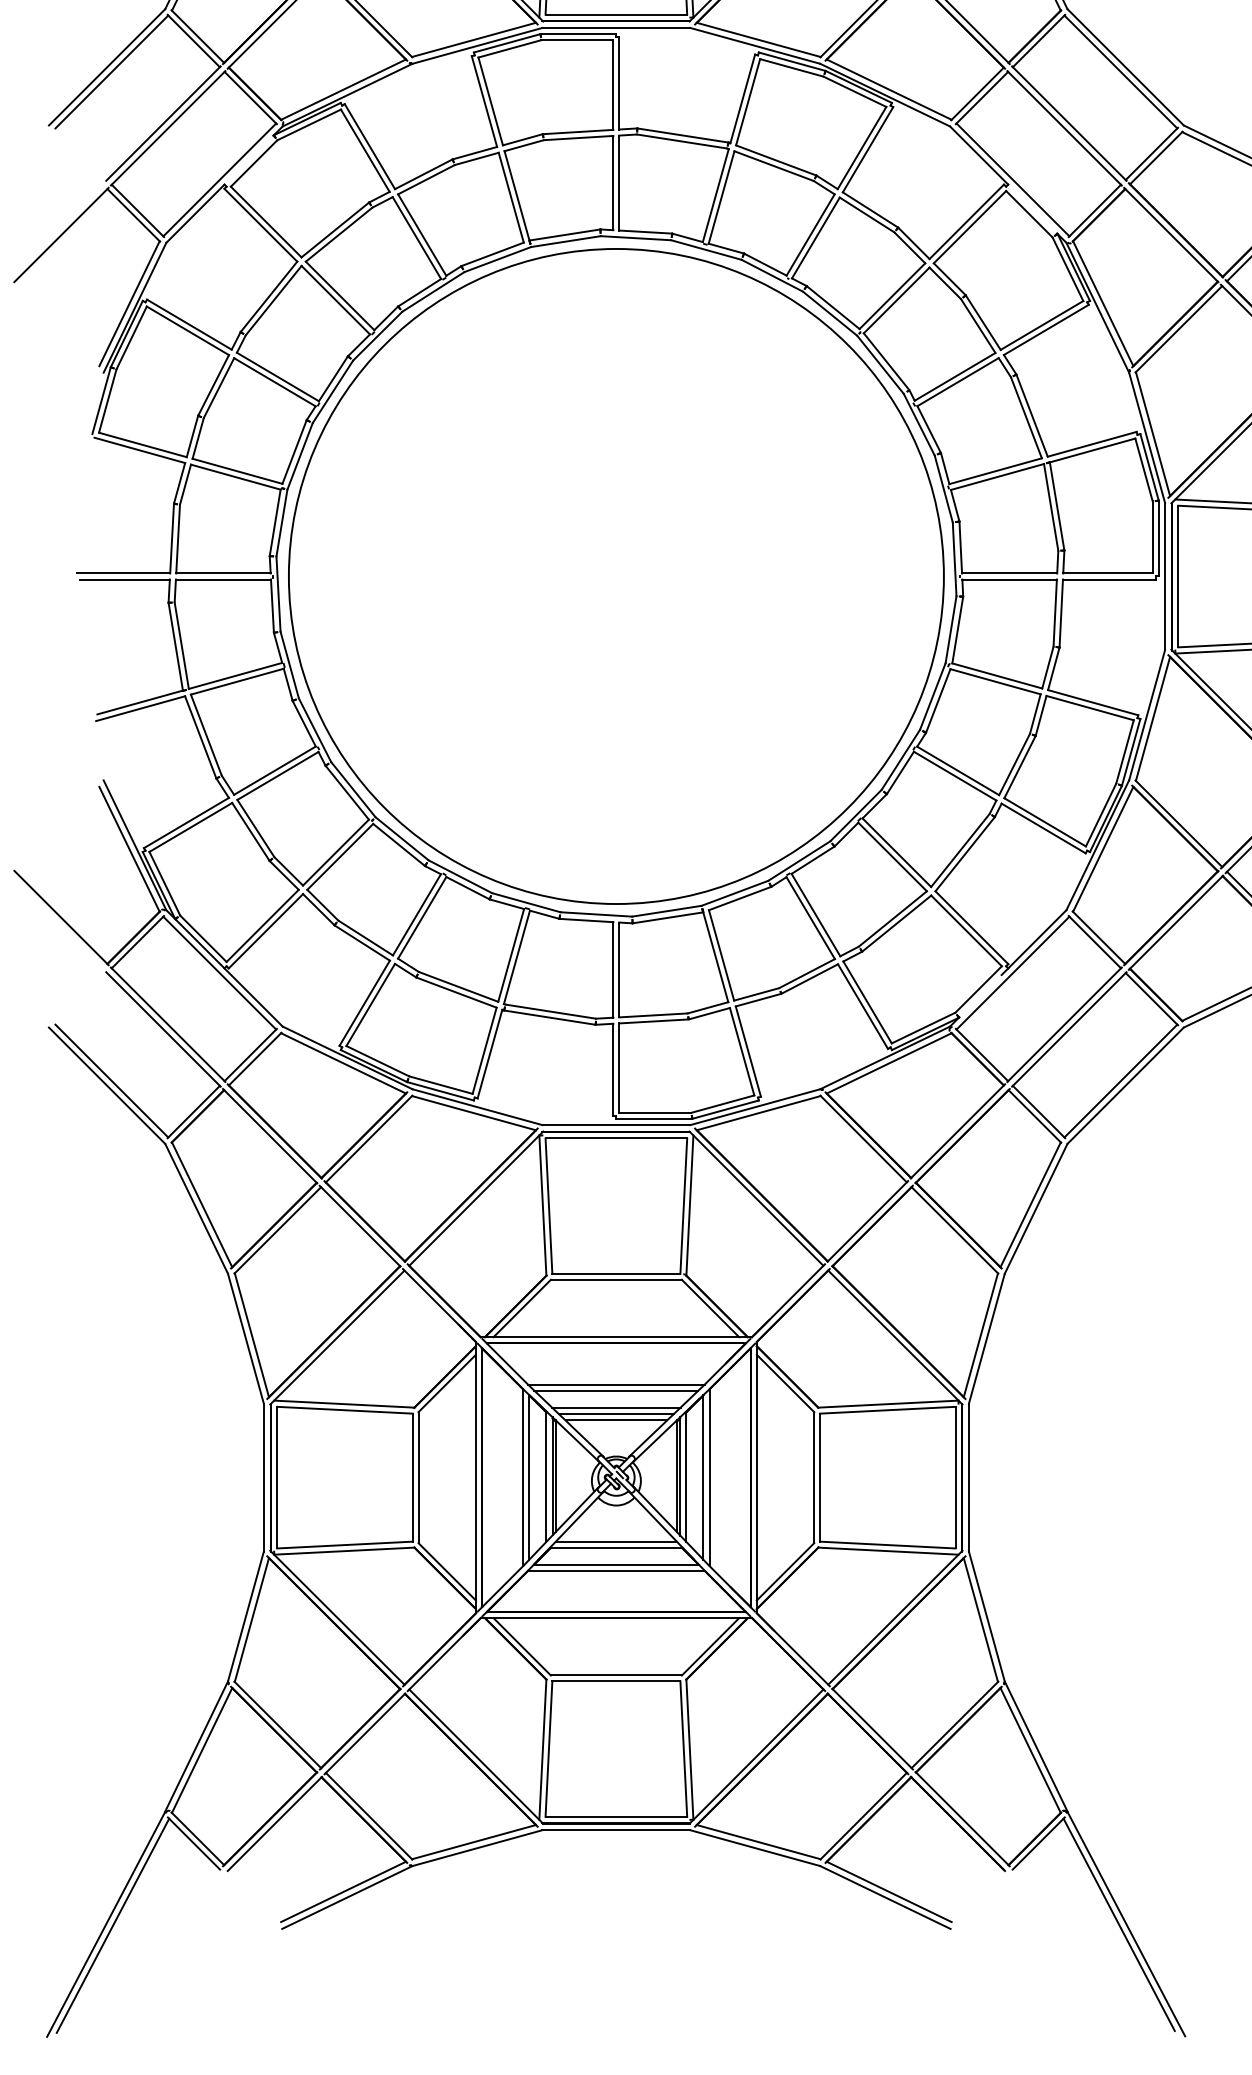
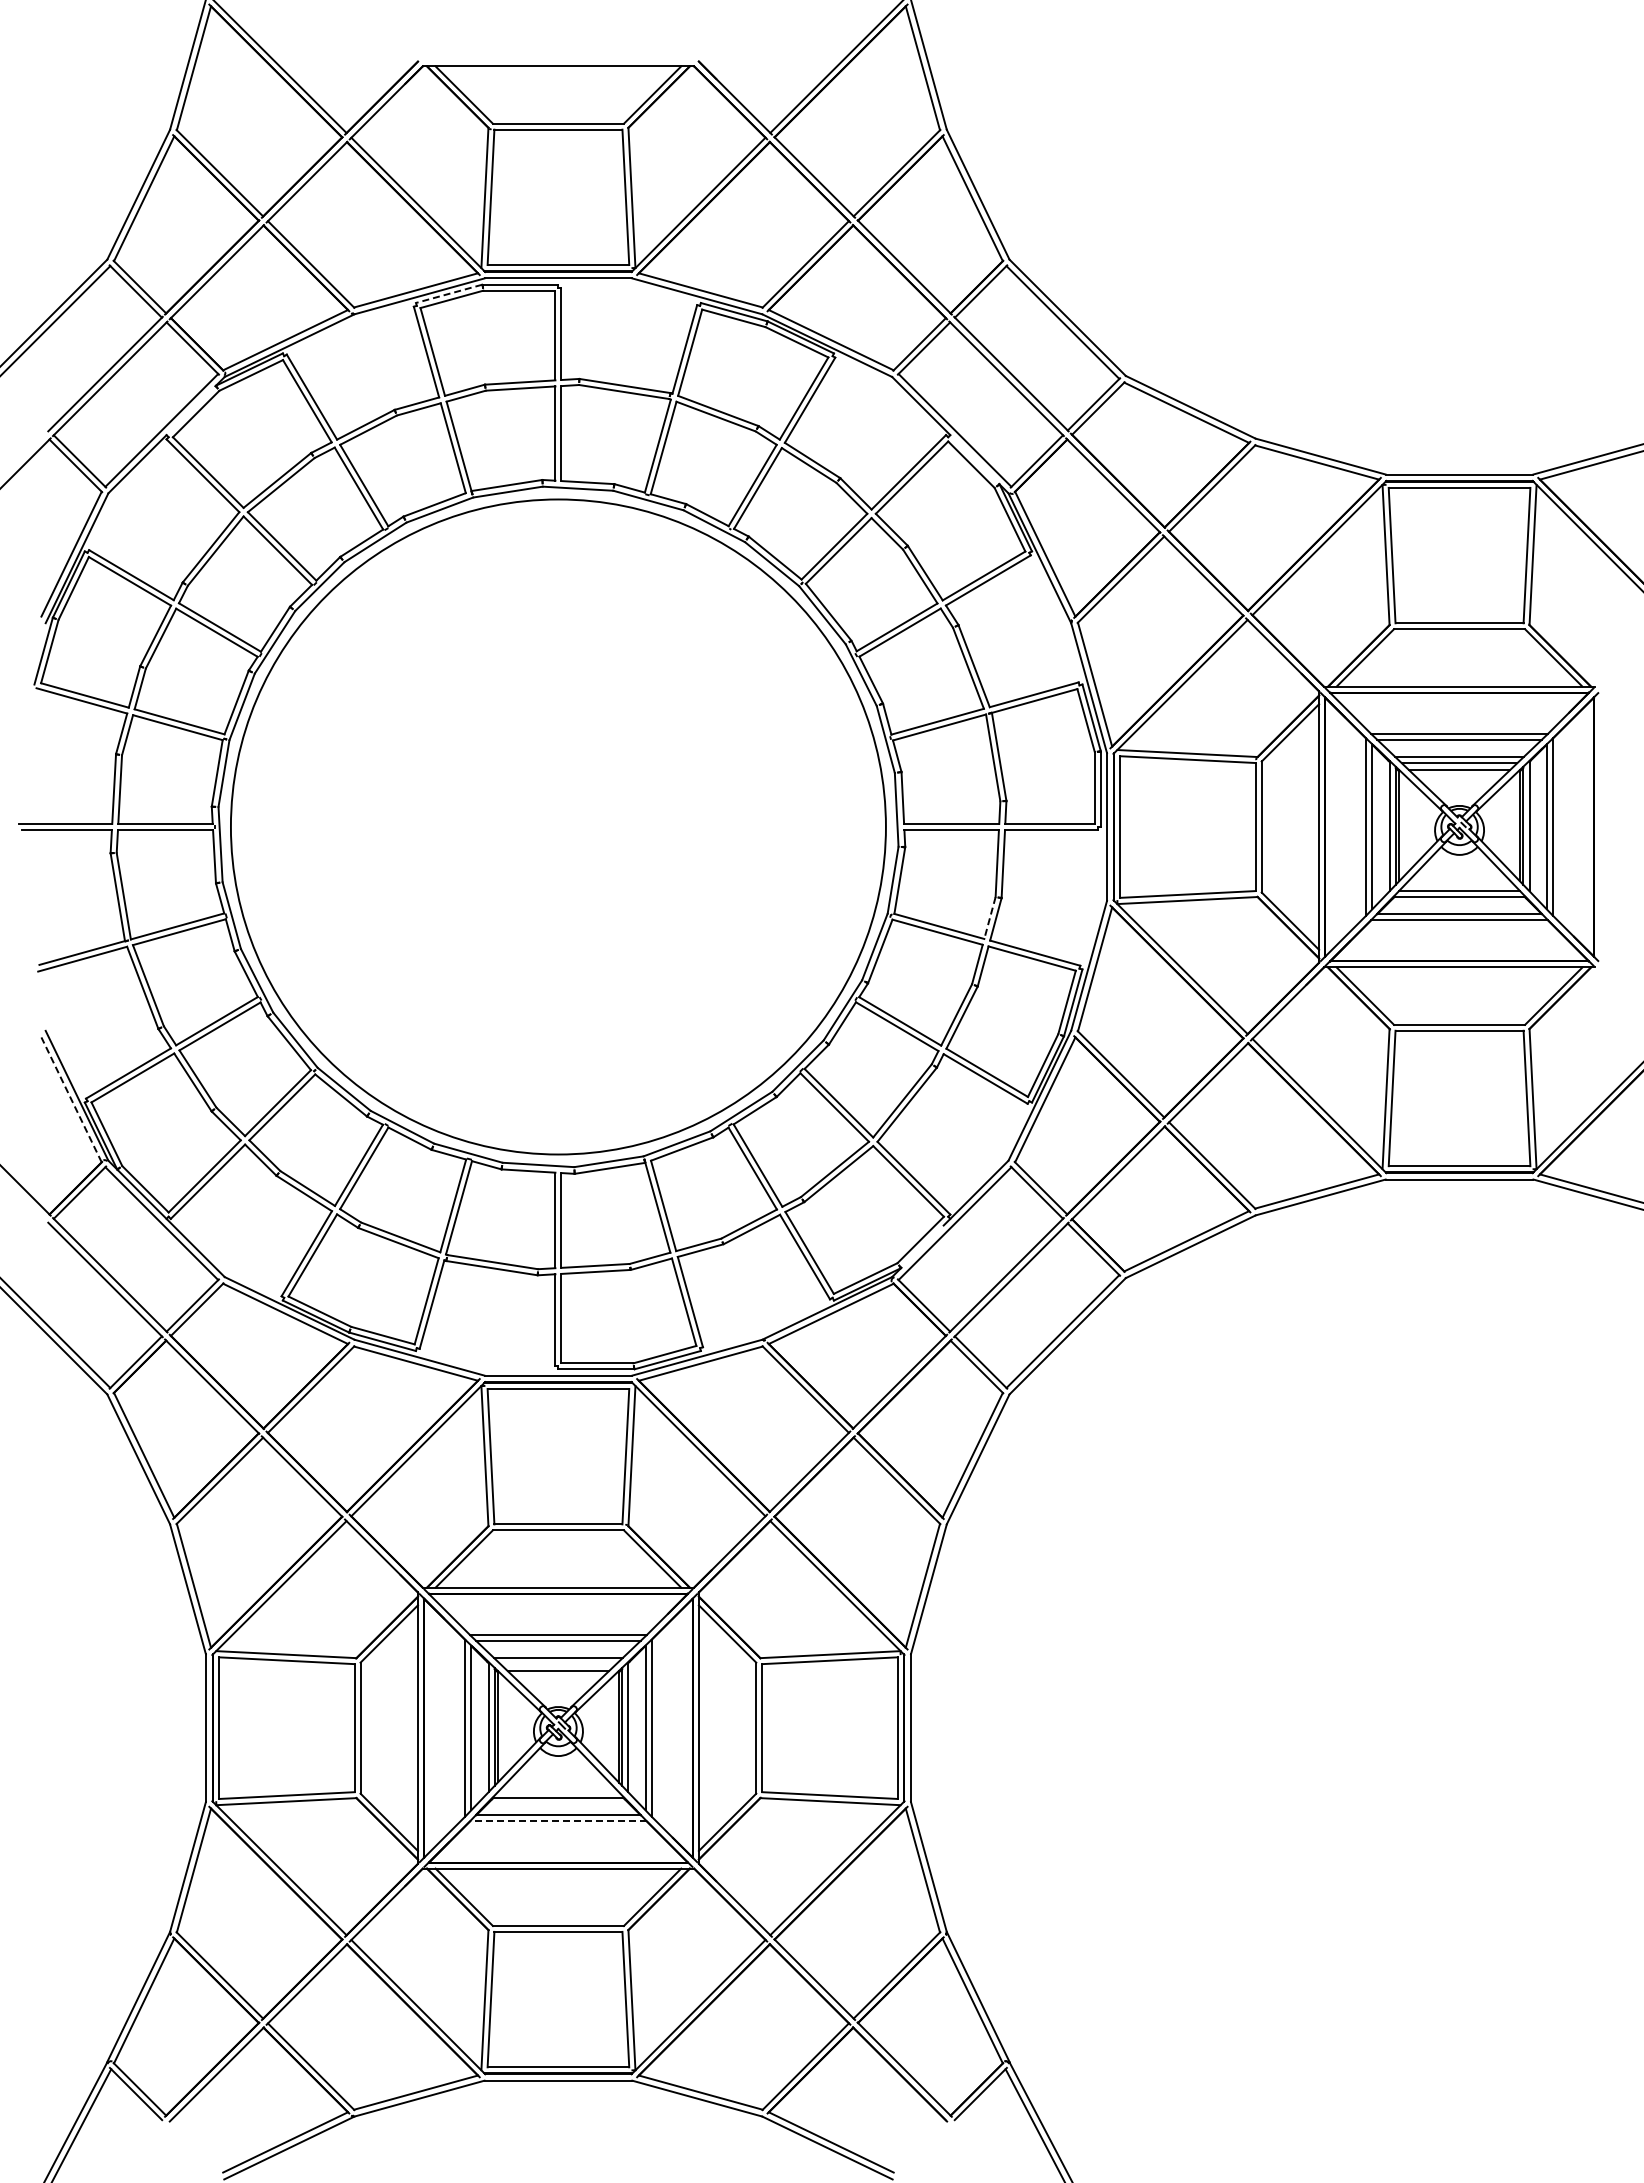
line: (506, 44) -> (448, 294), solid -> dashed
line: (1047, 668) -> (989, 918), solid -> dashed
line: (129, 849) -> (71, 1099), solid -> dashed
line: (616, 1414) -> (558, 1664), removed
line: (616, 1542) -> (558, 1792), removed
line: (616, 1571) -> (558, 1821), solid -> dashed

